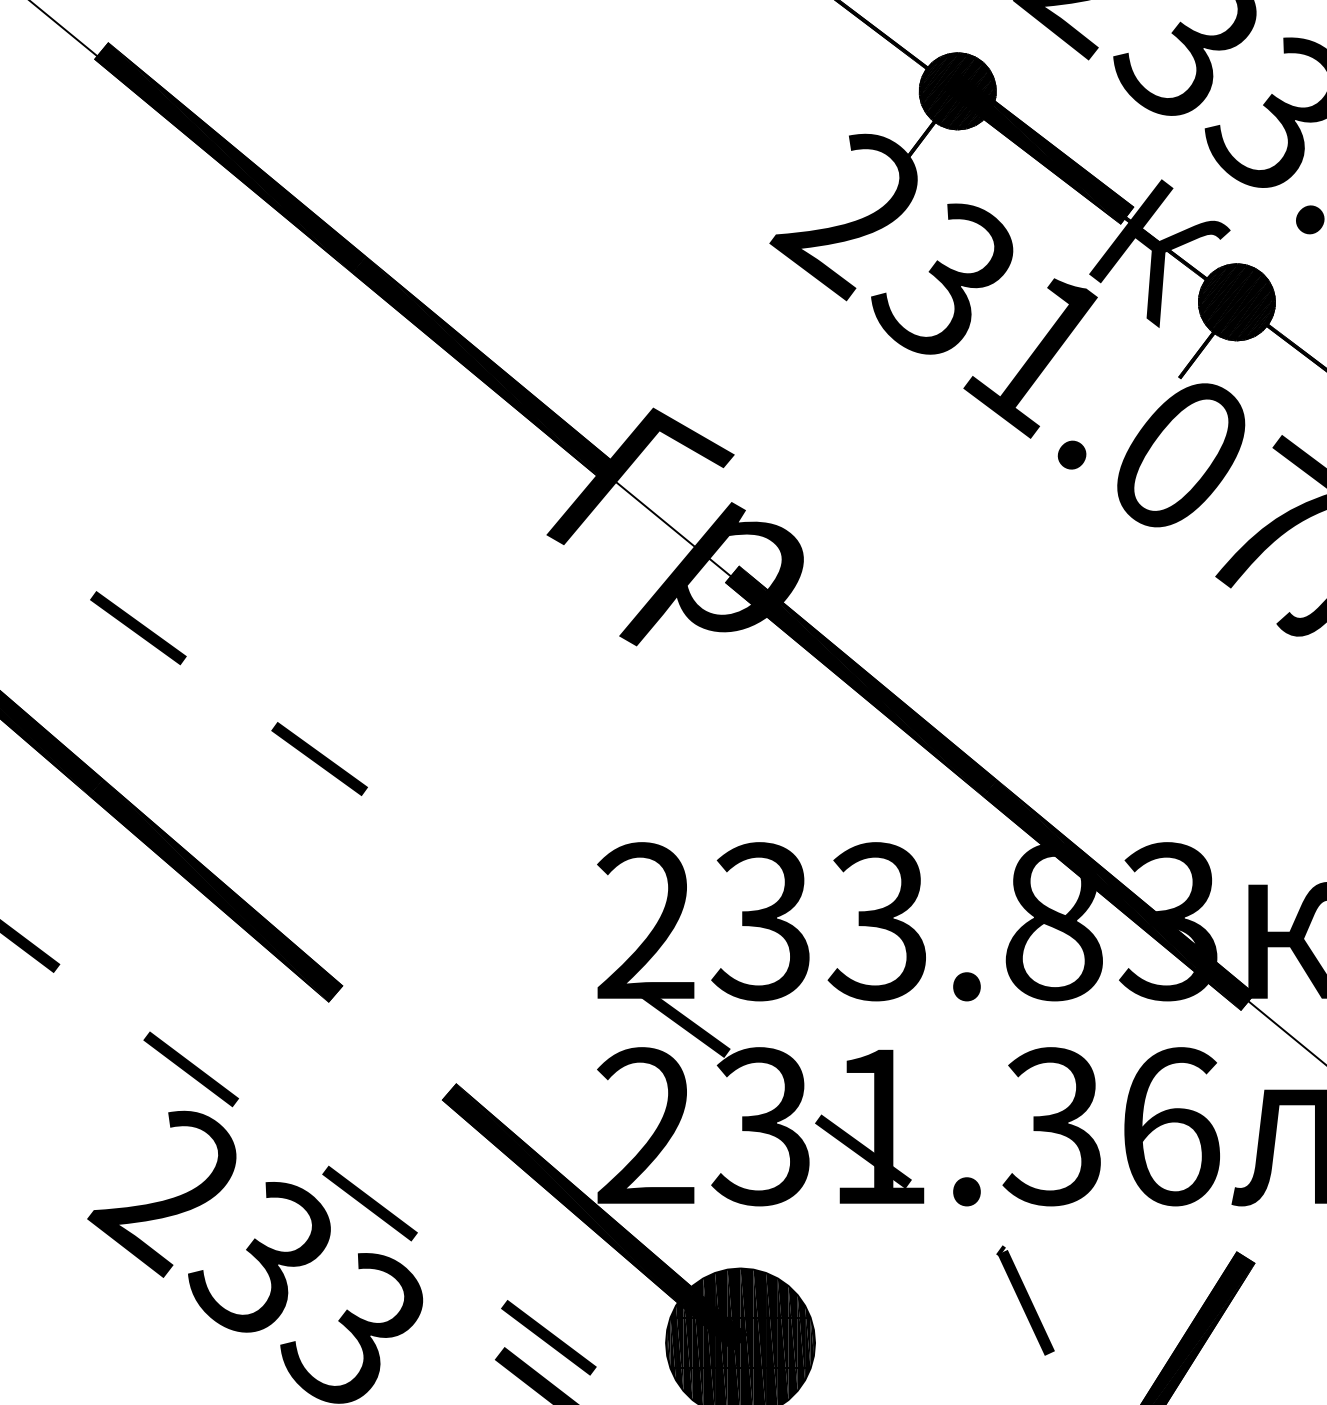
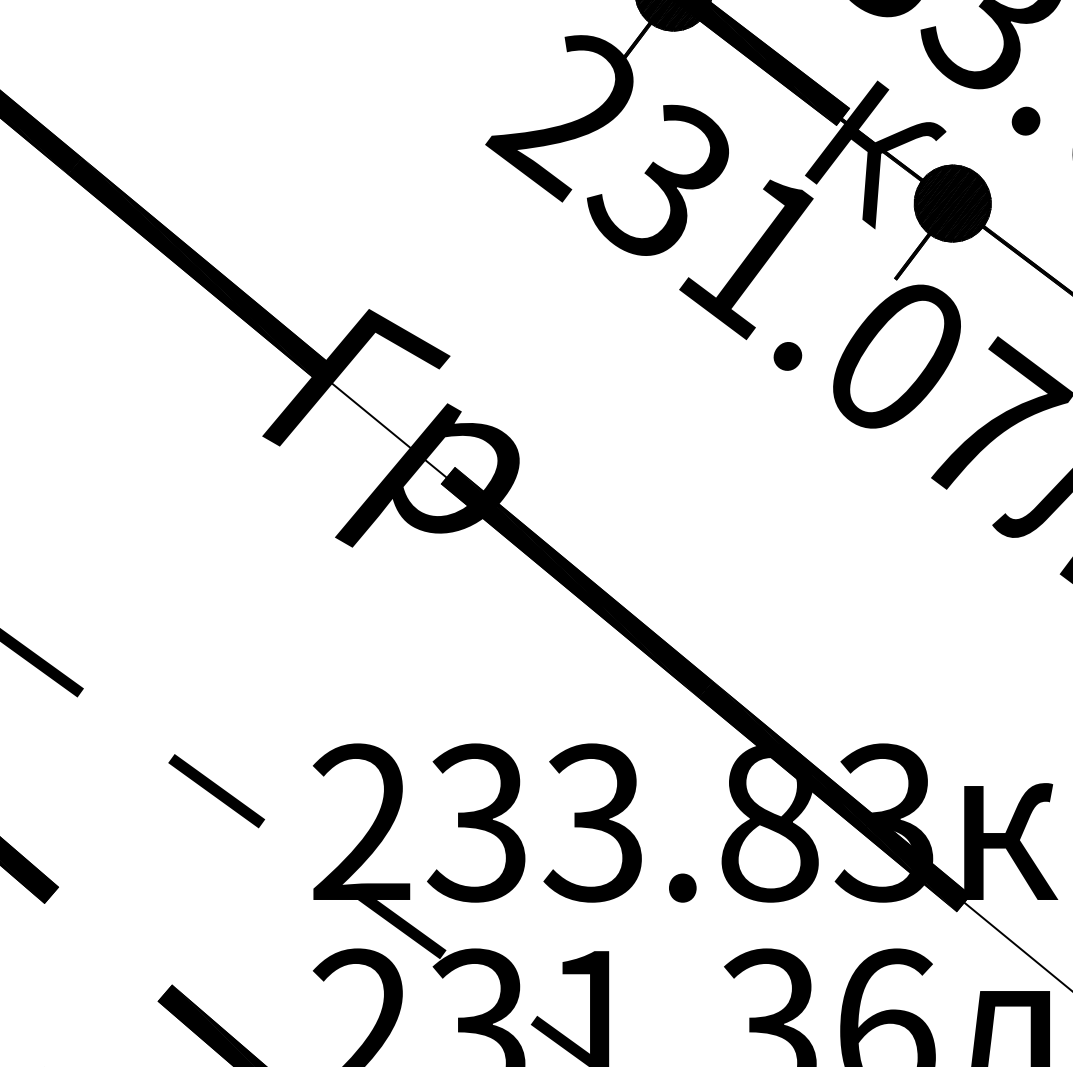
line: (500, 889) -> (216, 790), added

